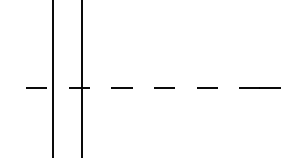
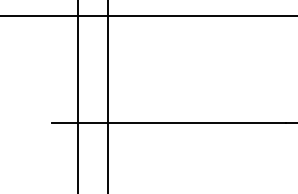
line: (142, 88) -> (168, 123), dashed -> solid

